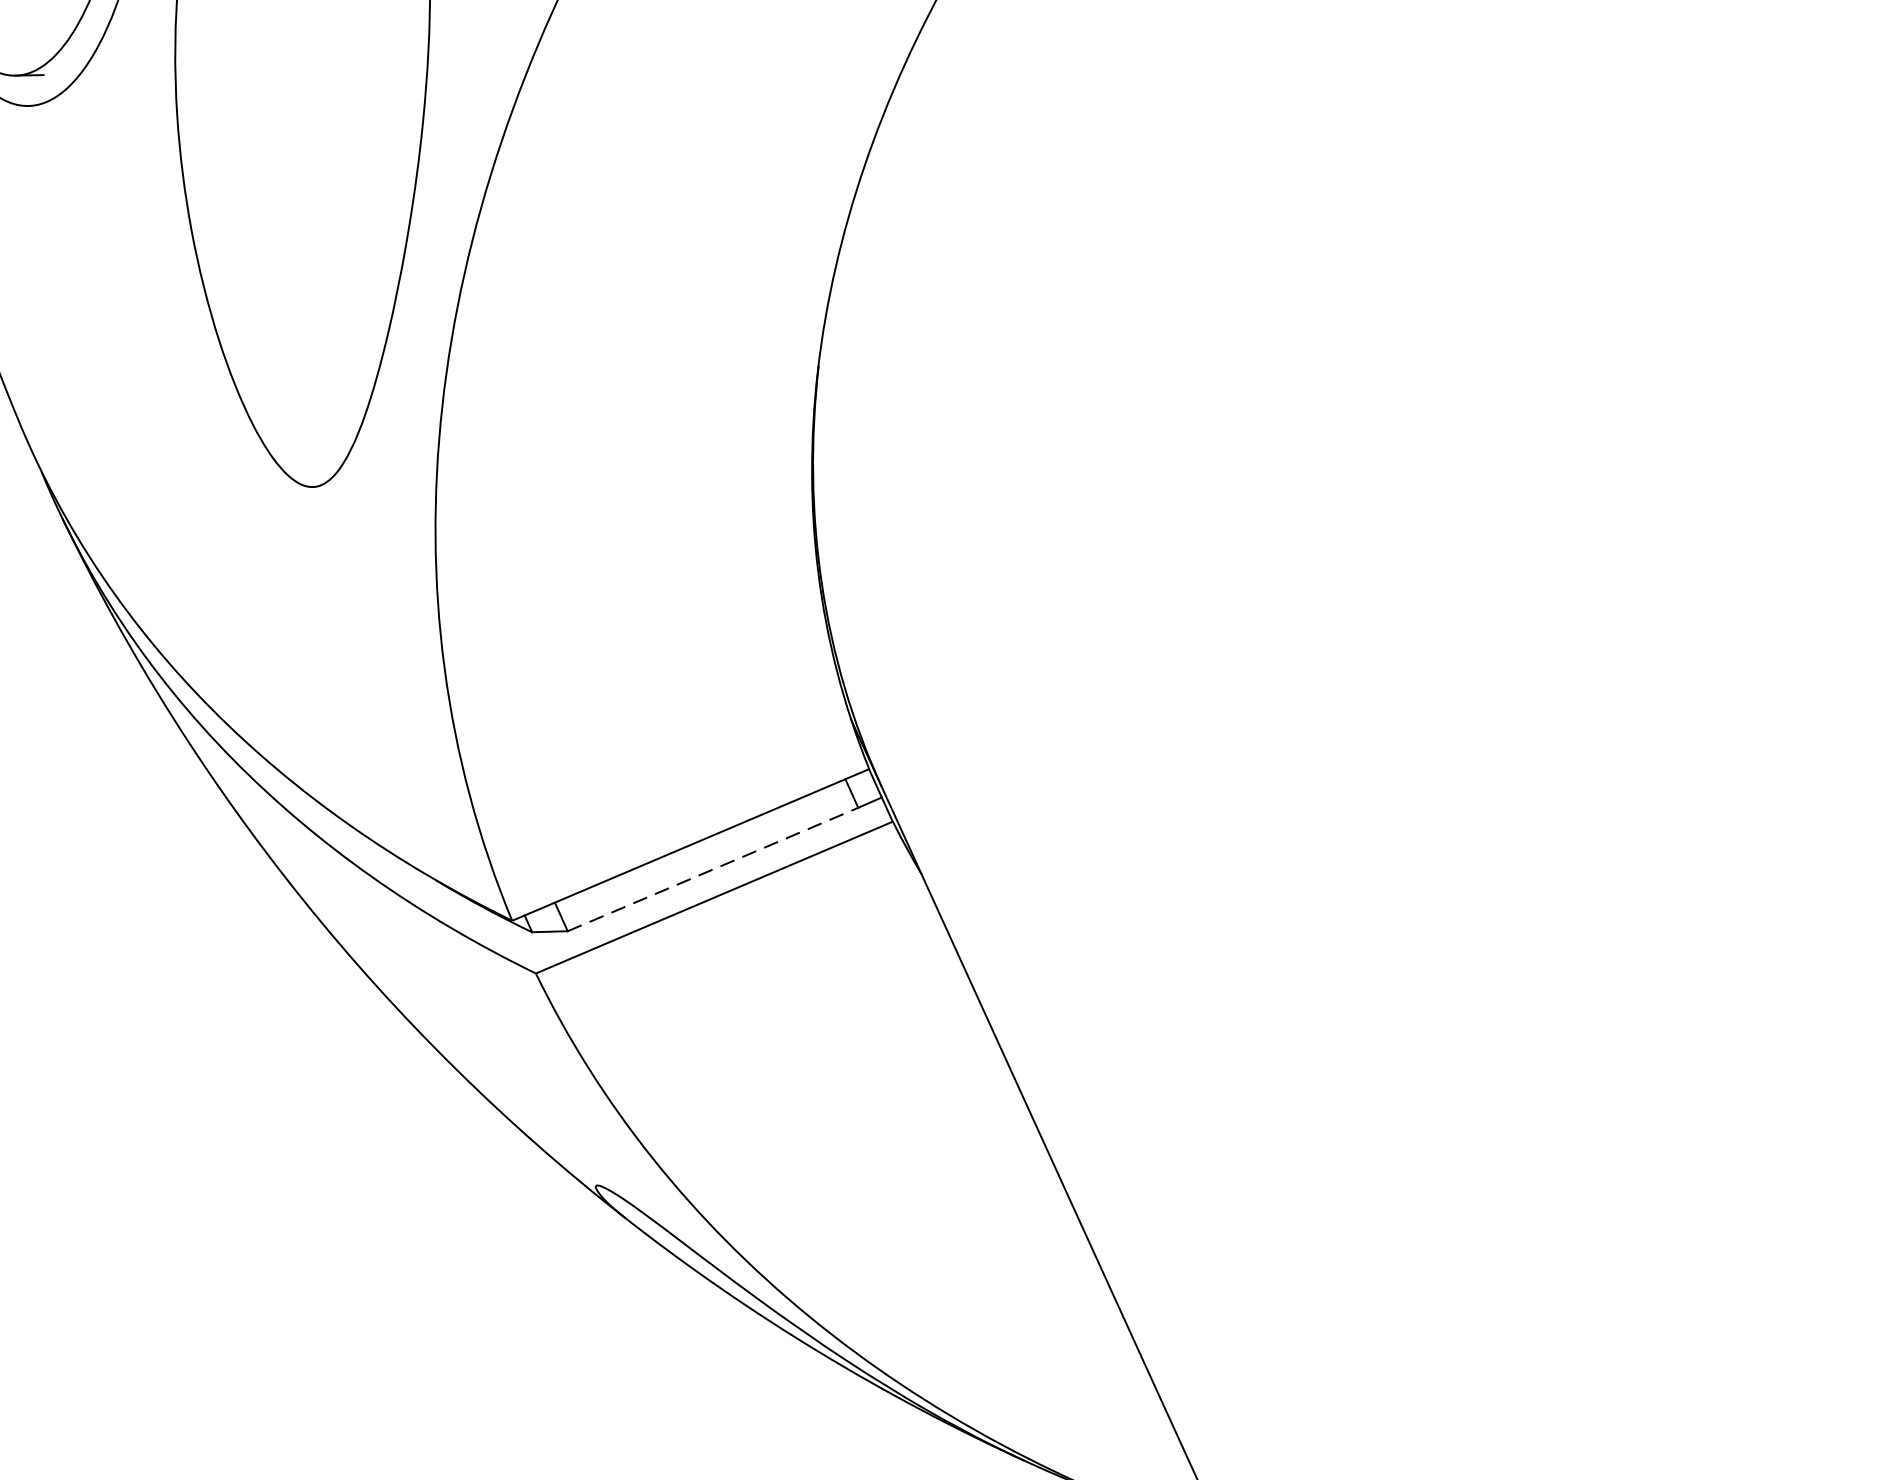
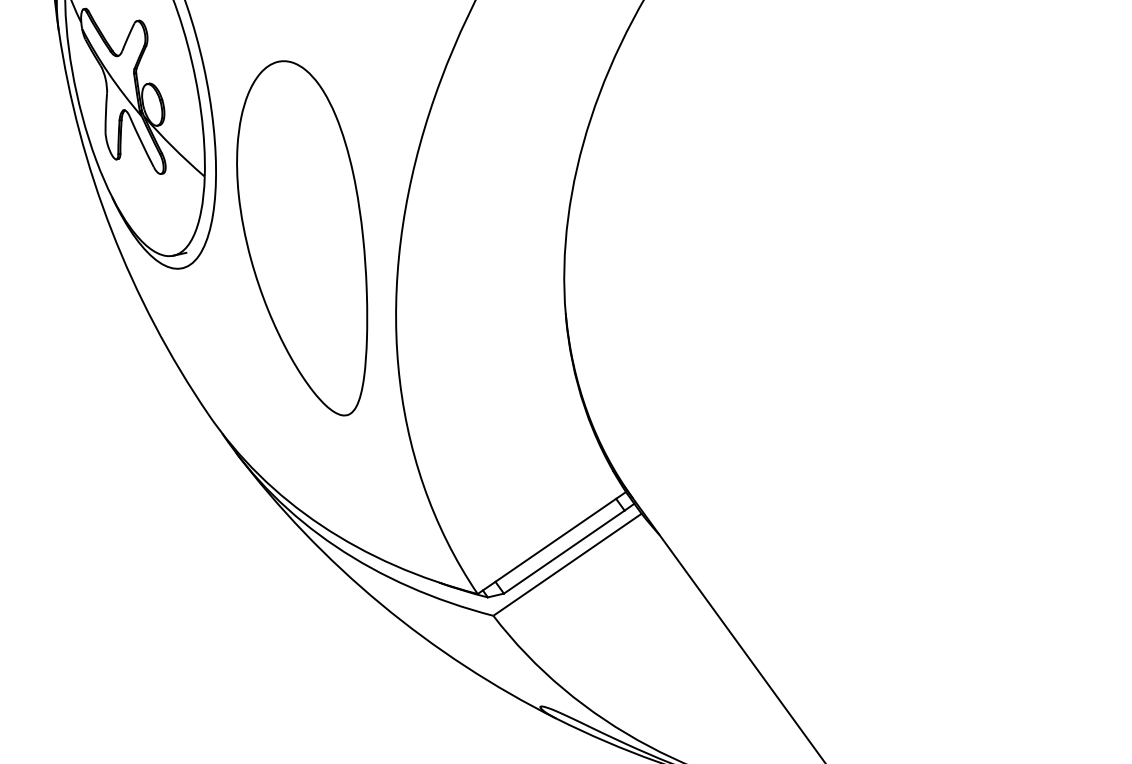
line: (713, 868) -> (564, 551), dashed -> solid

